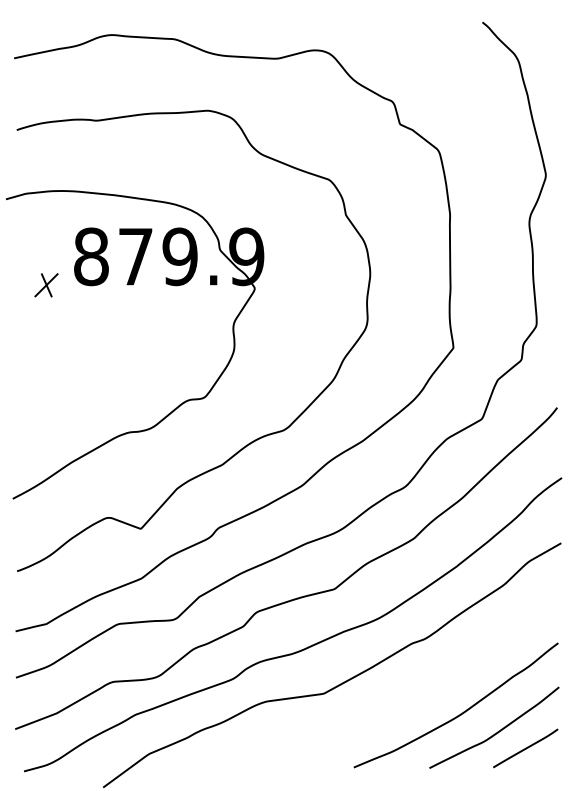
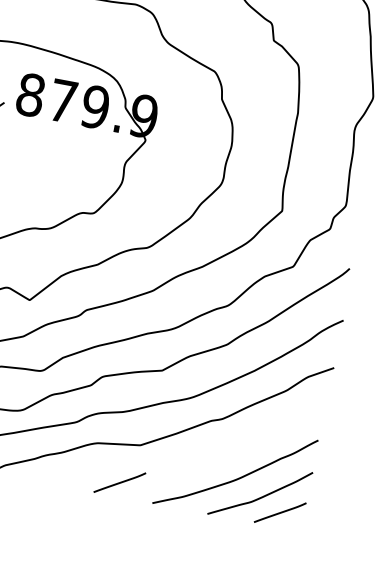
line: (305, 748) -> (119, 482), added

